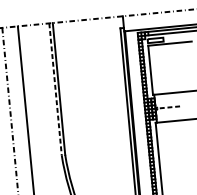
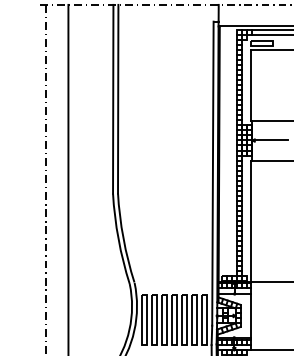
line: (55, 89) -> (113, 99), dashed -> solid
line: (167, 107) -> (269, 140), dashed -> solid

